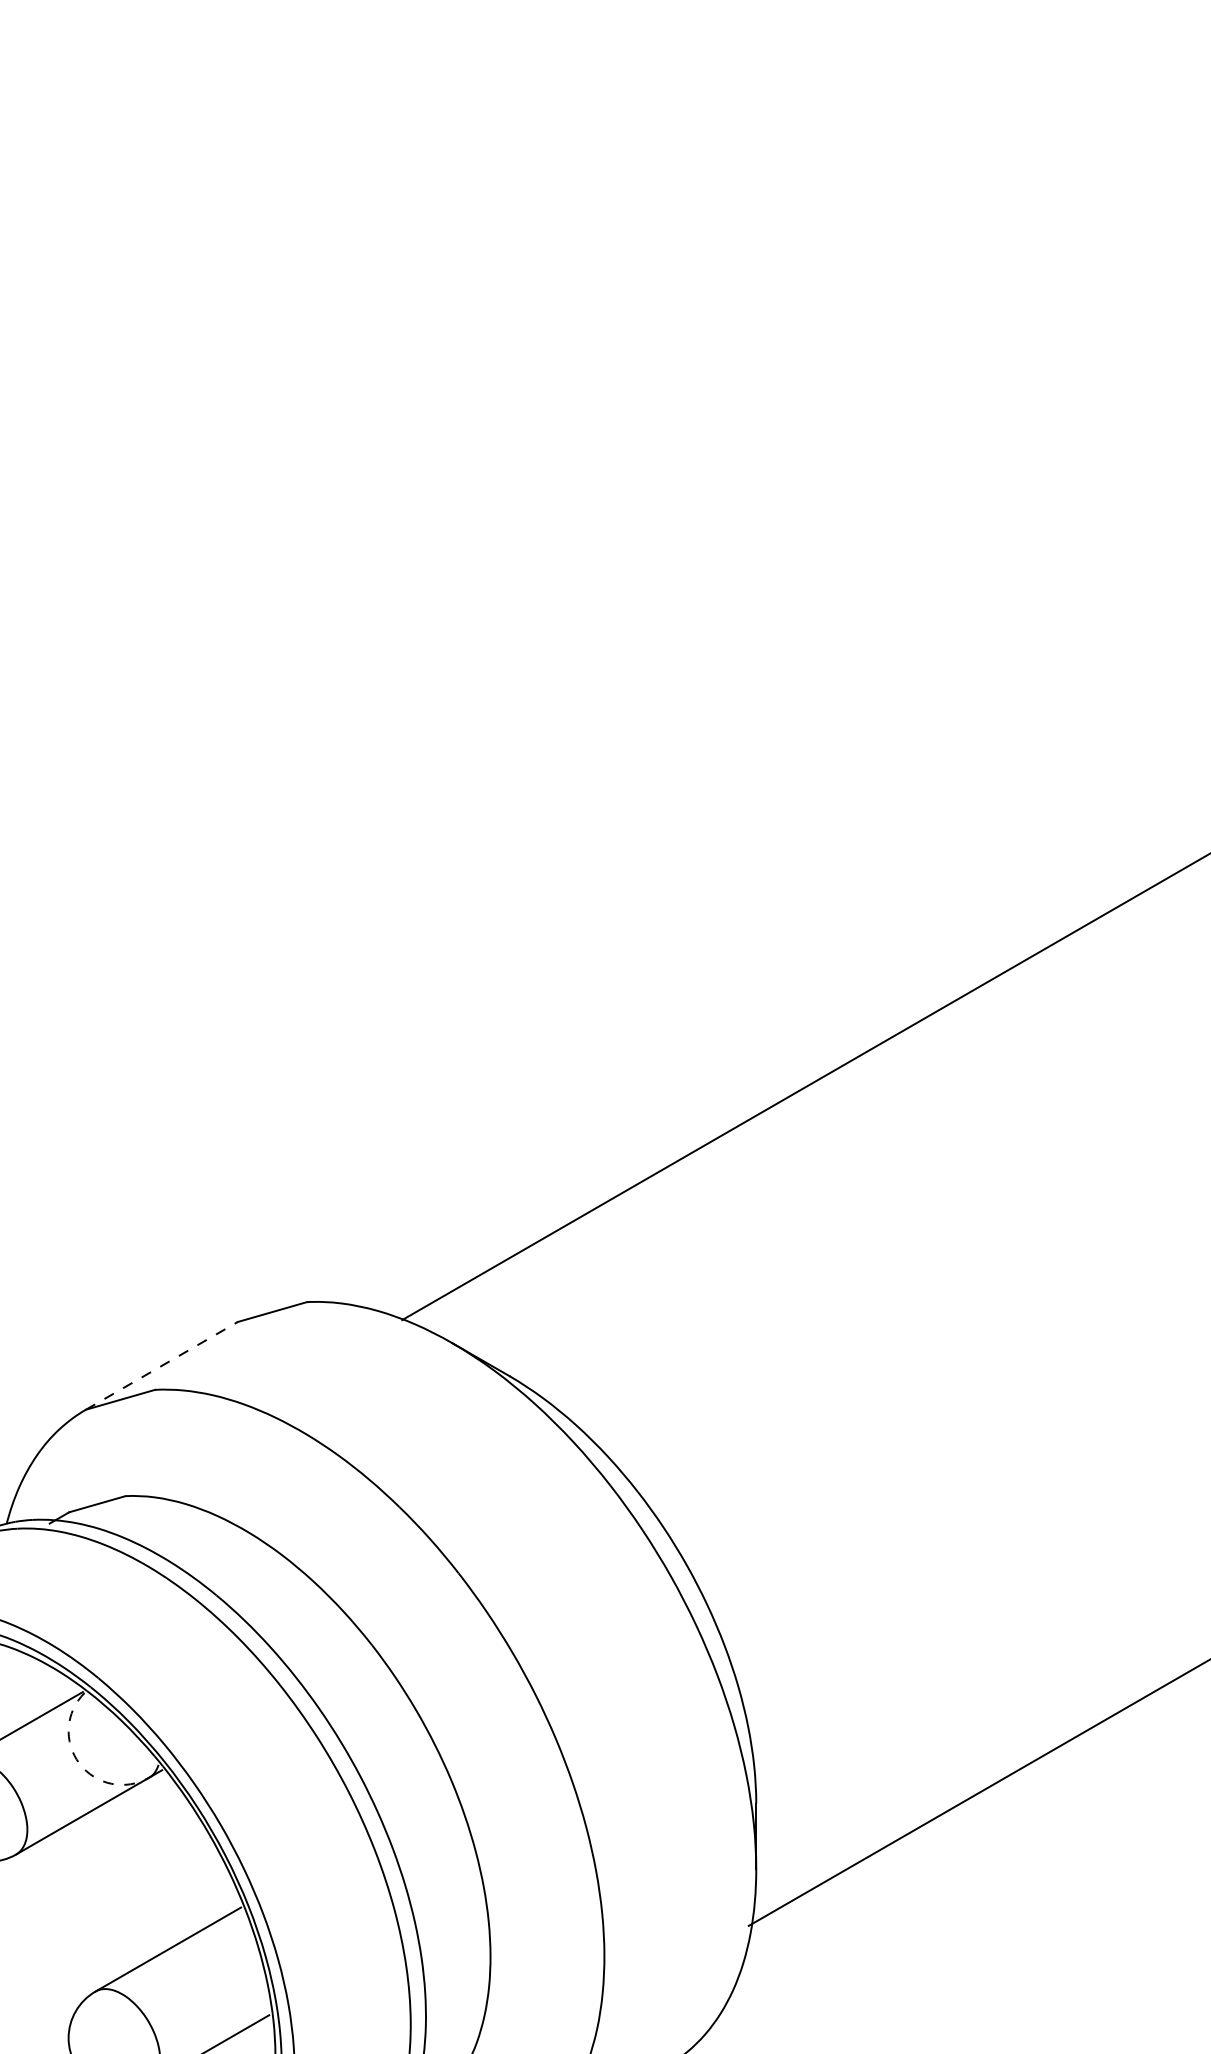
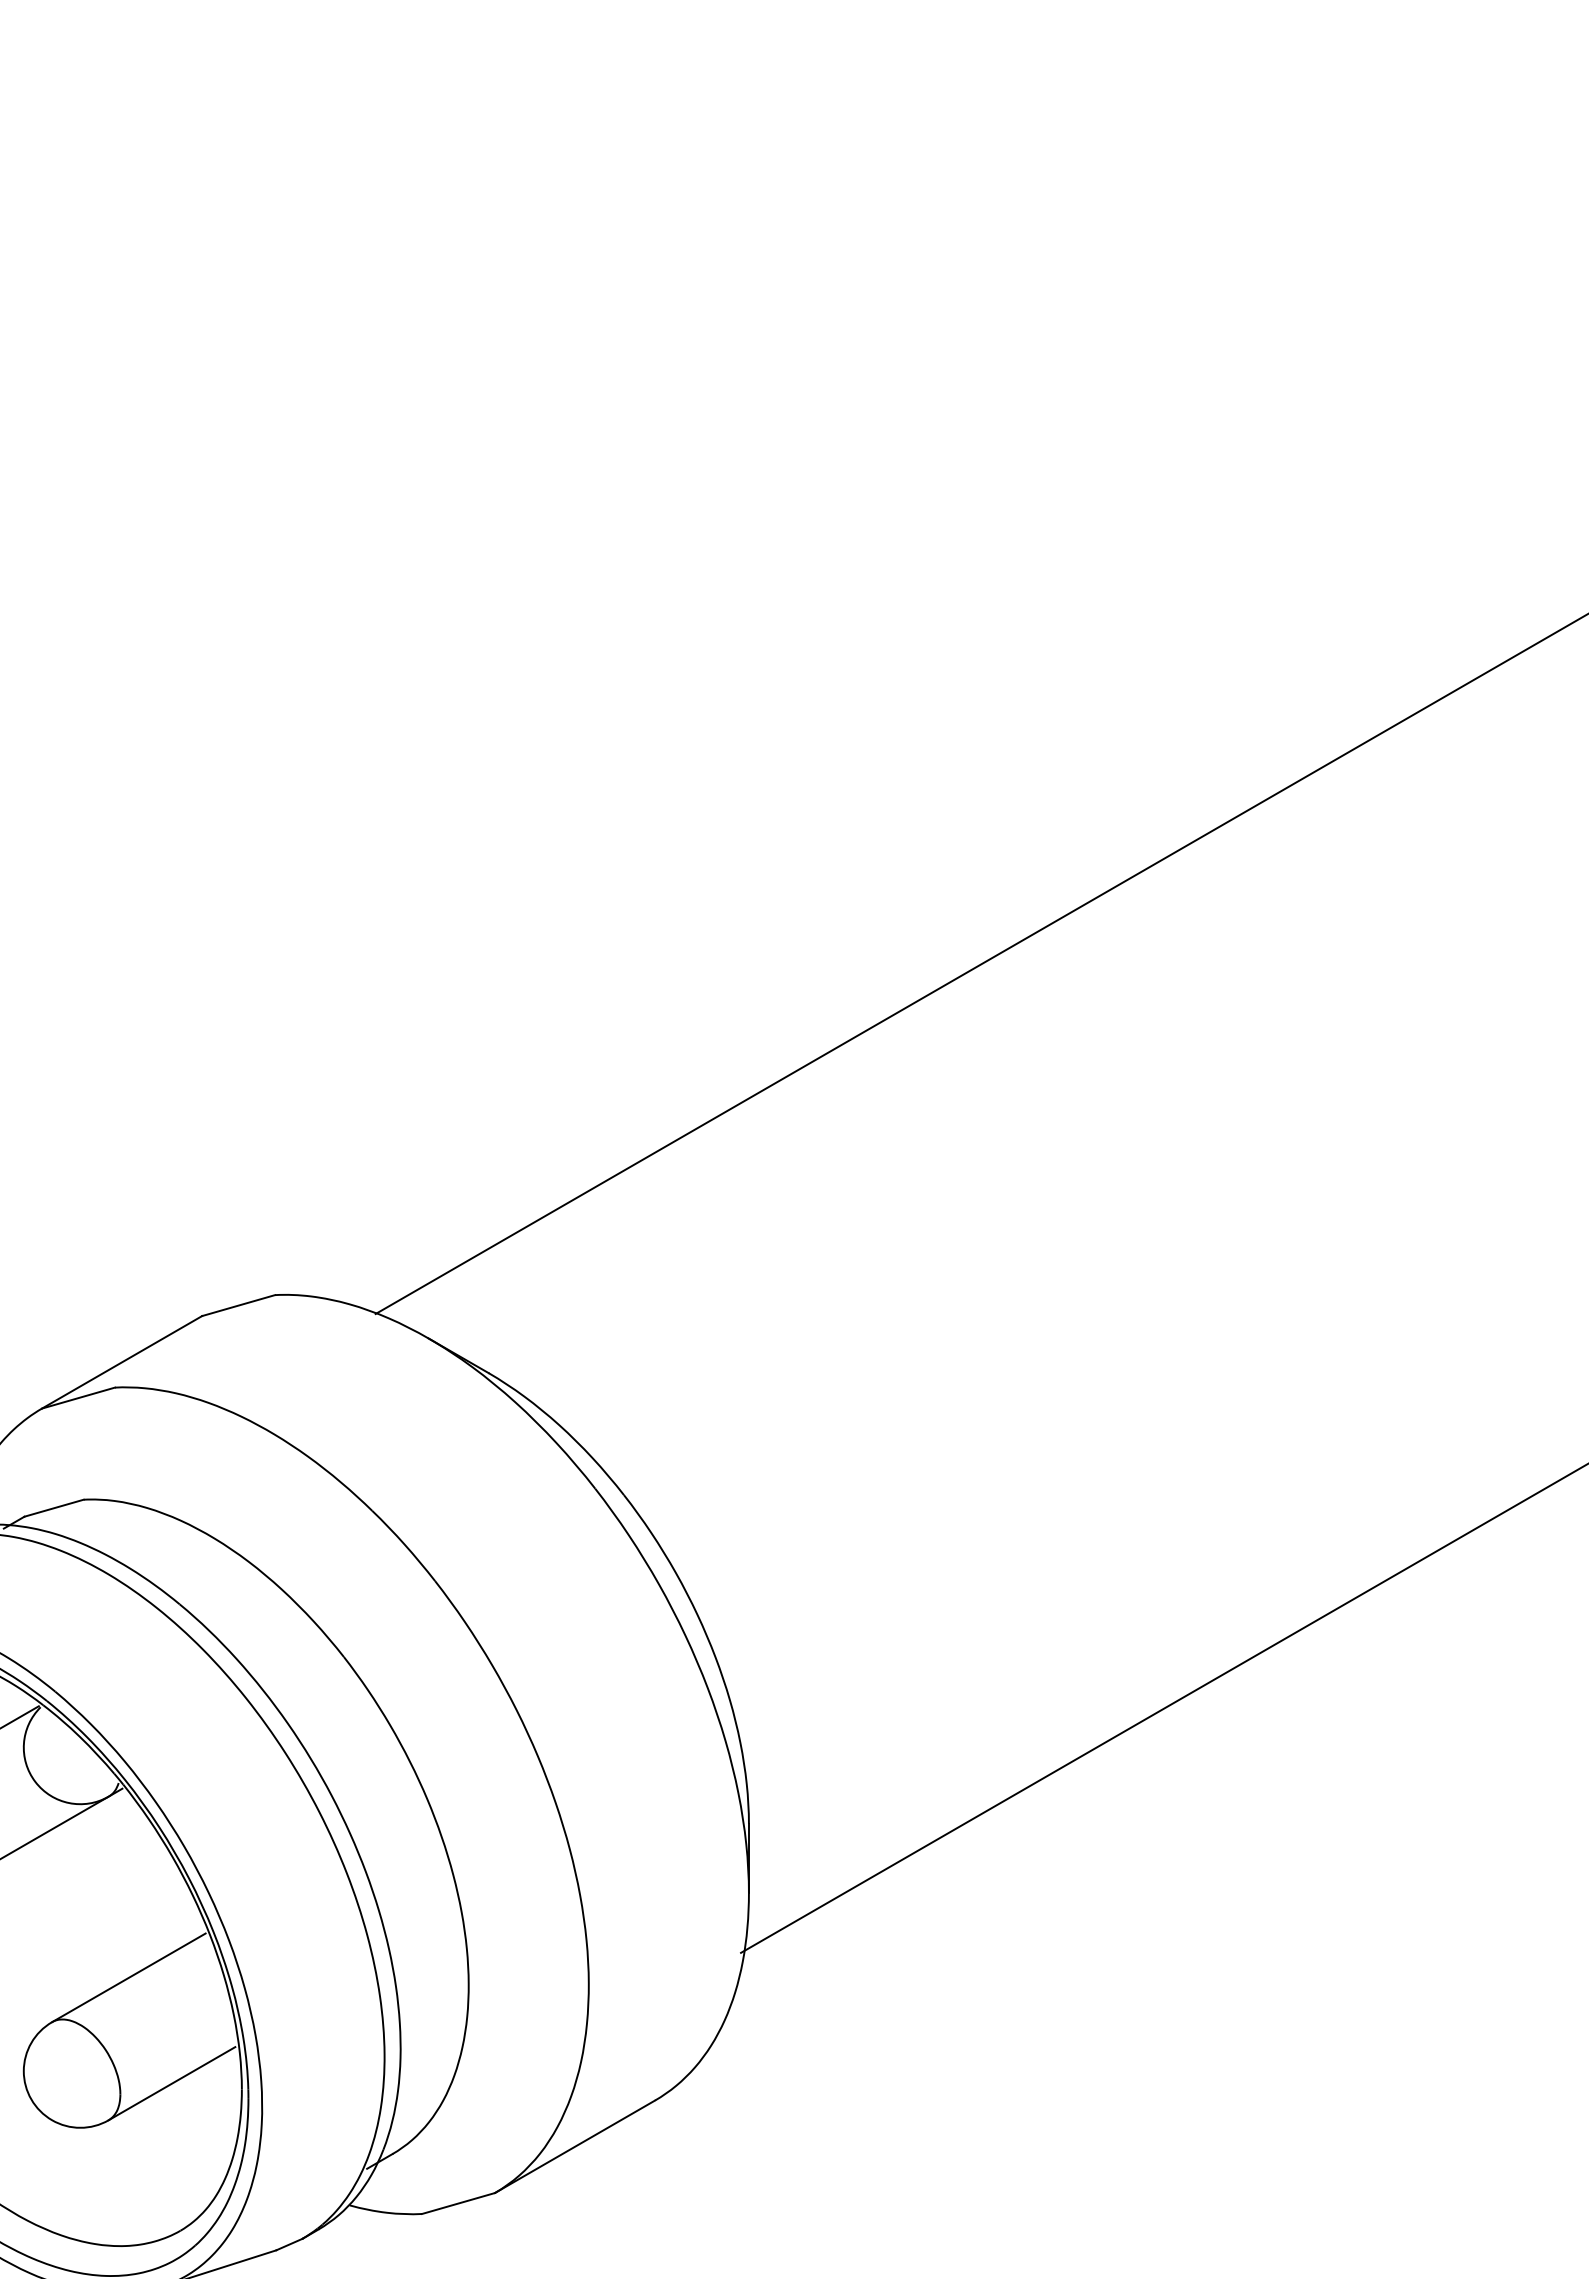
line: (162, 1366) -> (122, 1362), dashed -> solid
arc: (79, 1763) -> (35, 1781), dashed -> solid

